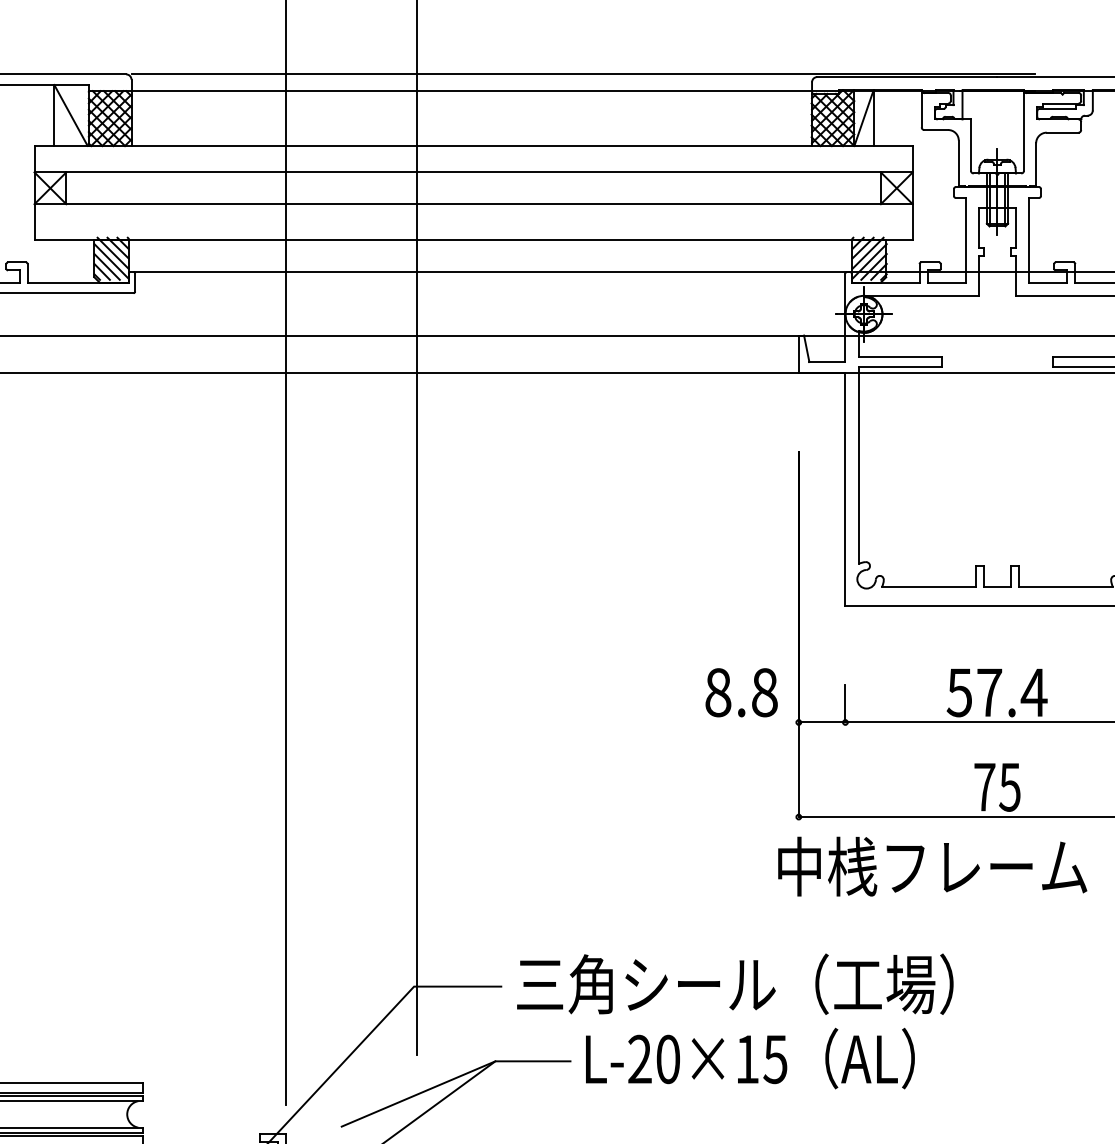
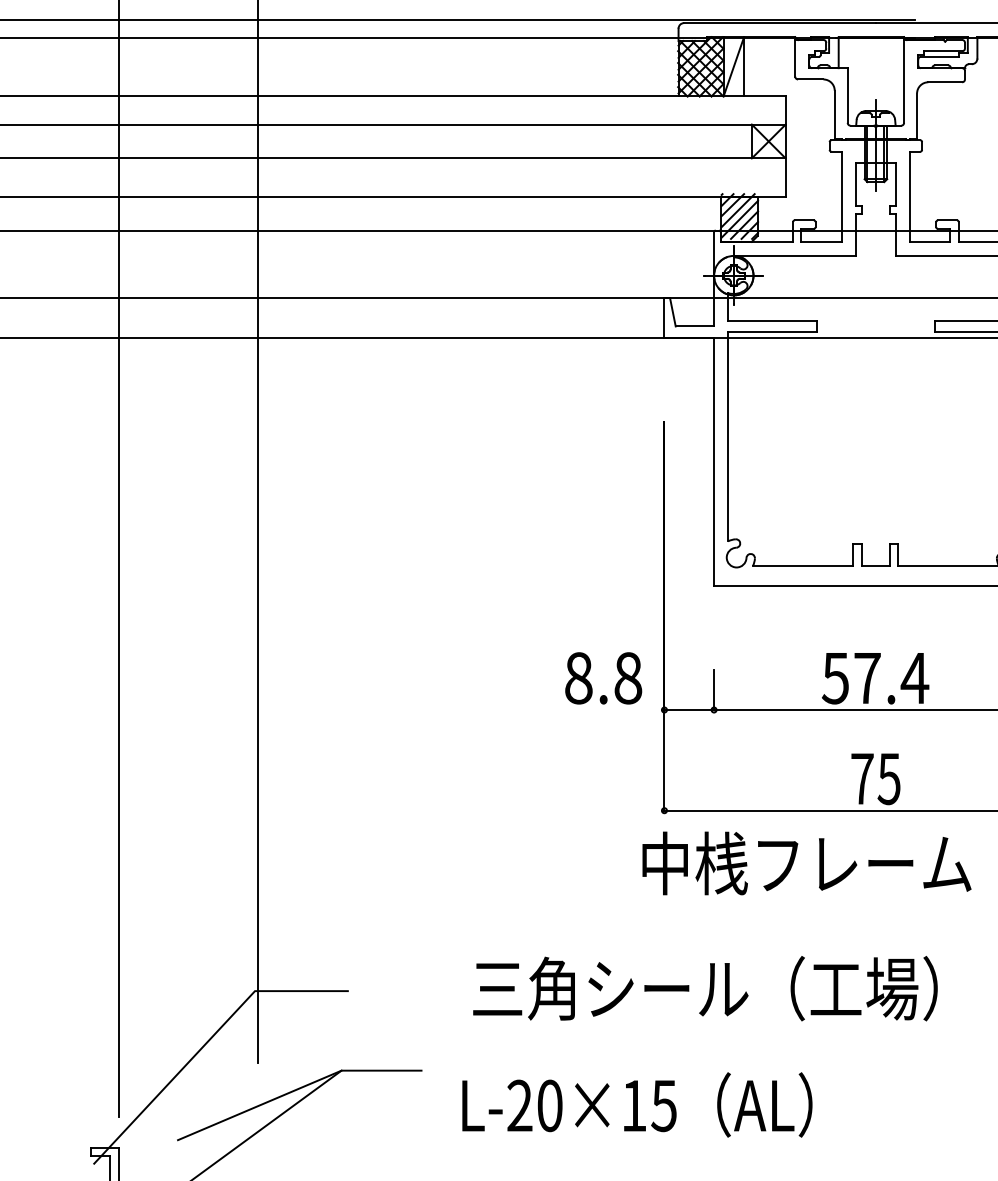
text: (735, 983) -> (705, 987), moved
text: (750, 1058) -> (637, 1104), moved

